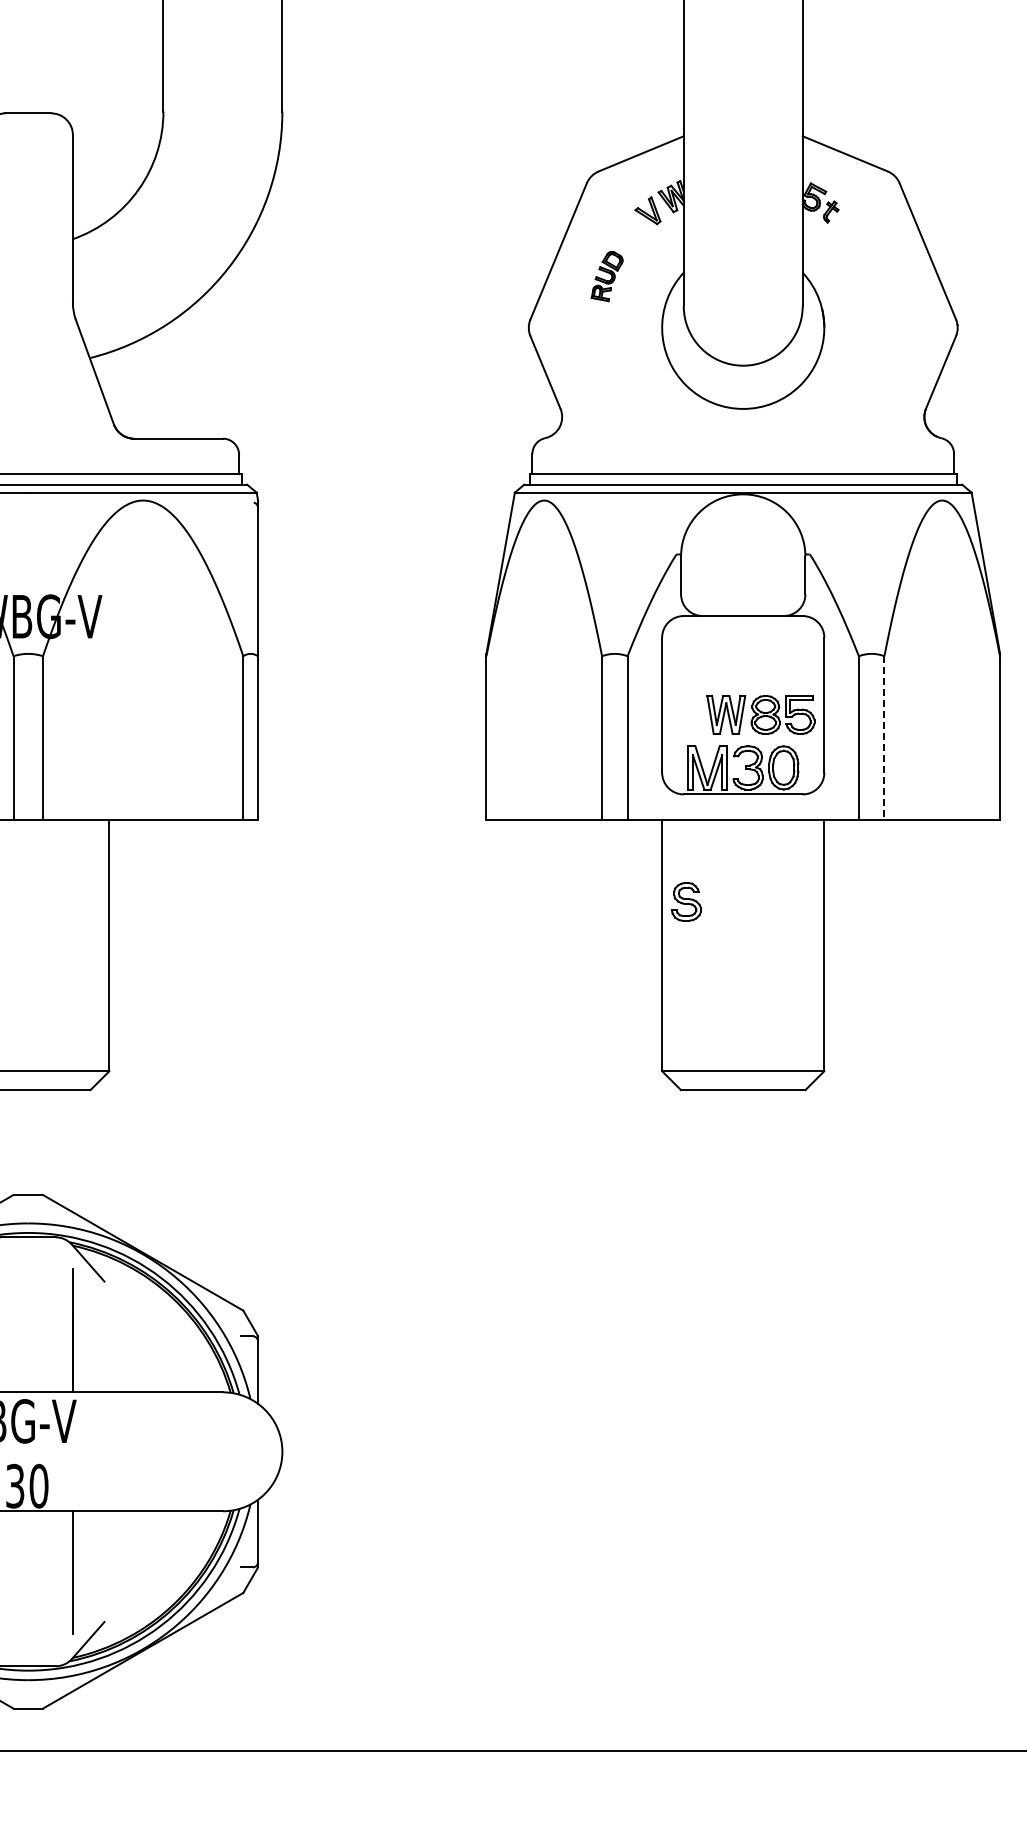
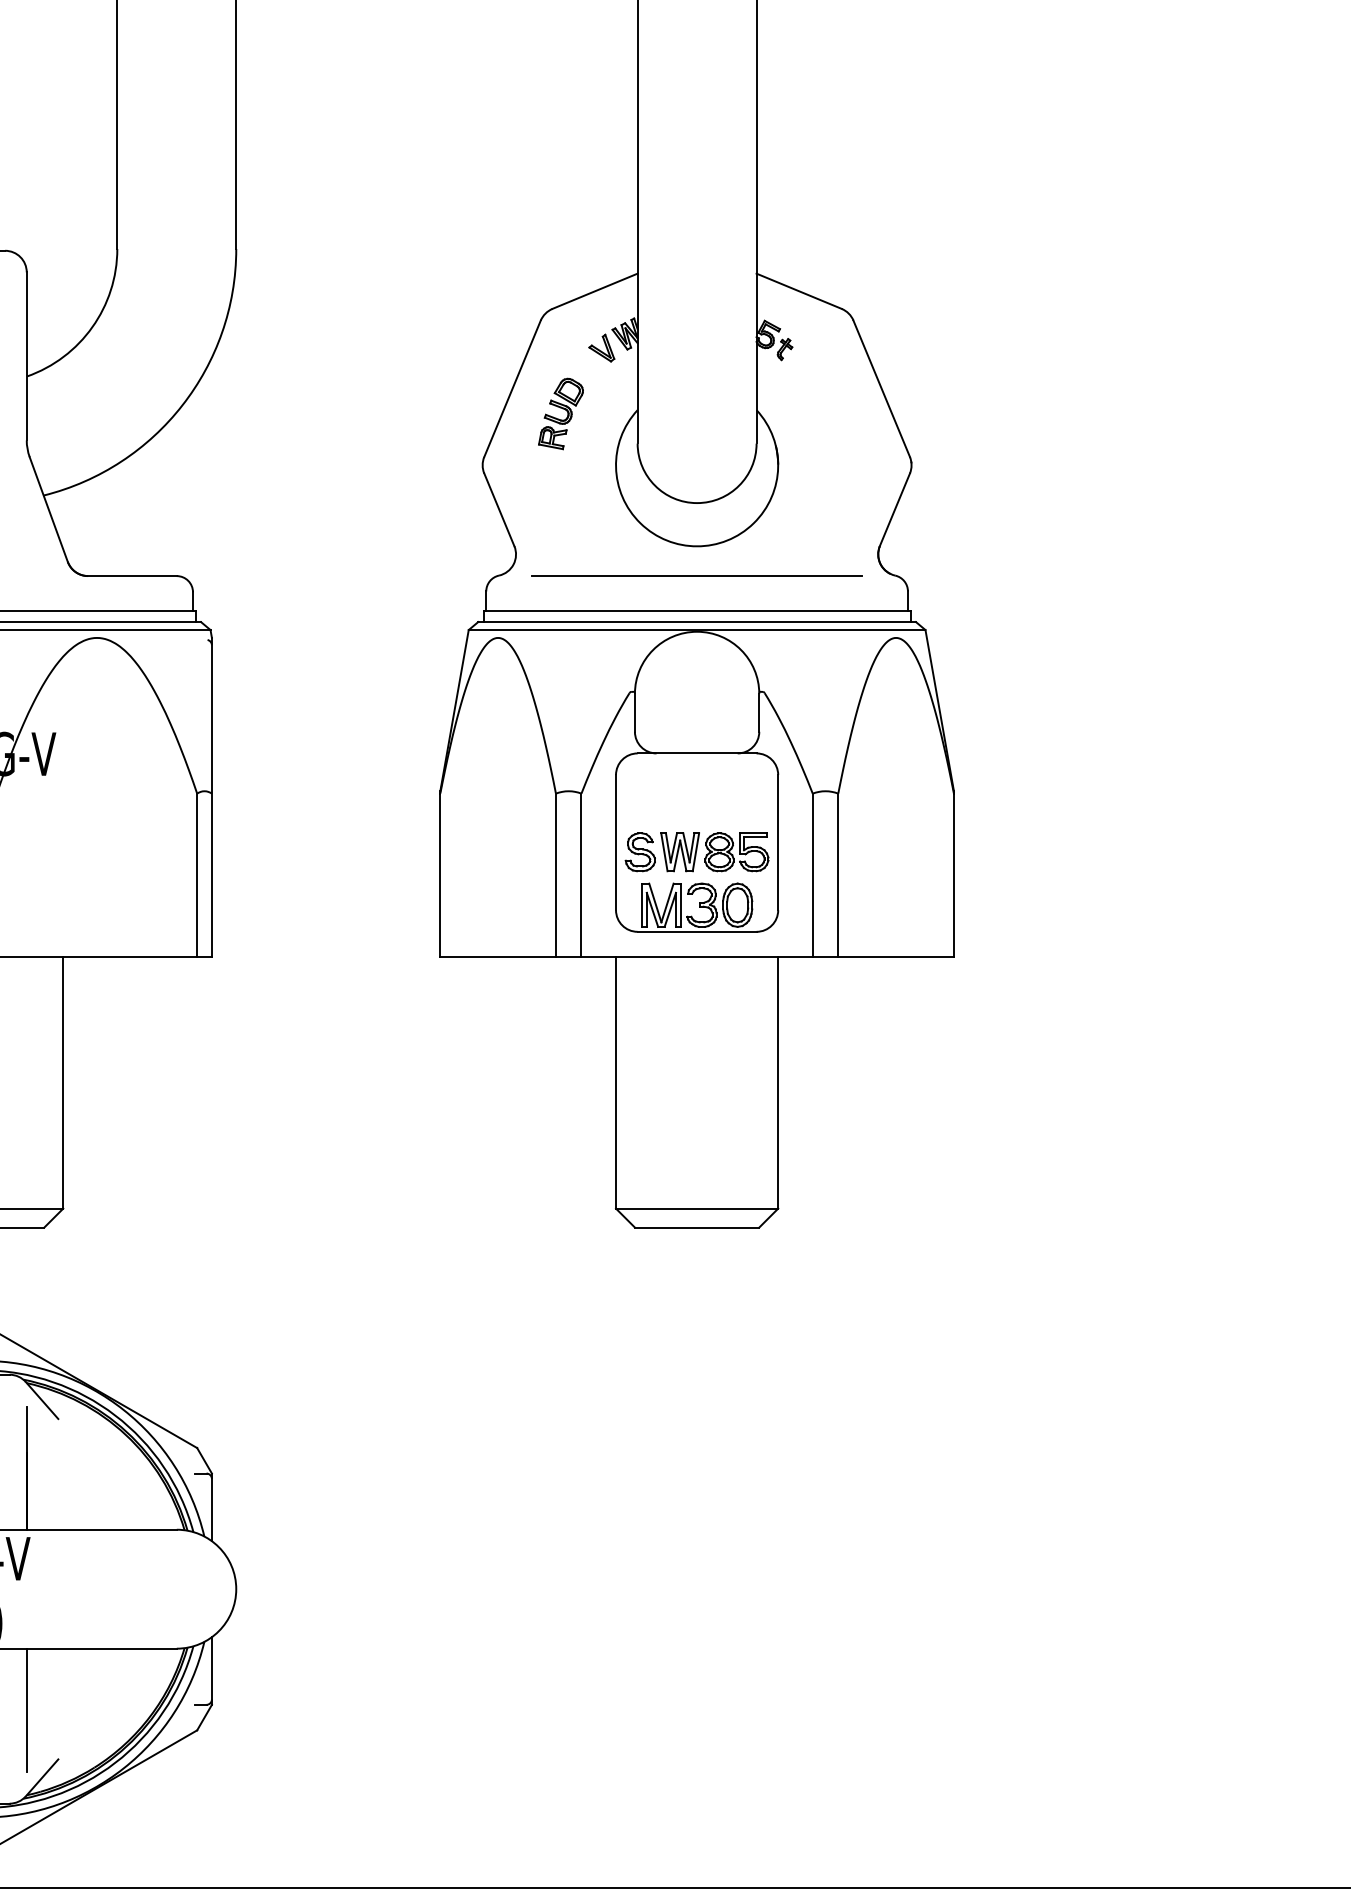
part: (606, 276) -> (560, 413), size x1.43
line: (742, 439) -> (696, 576), added
line: (884, 738) -> (838, 875), dashed -> solid
part: (685, 902) -> (639, 852), moved

